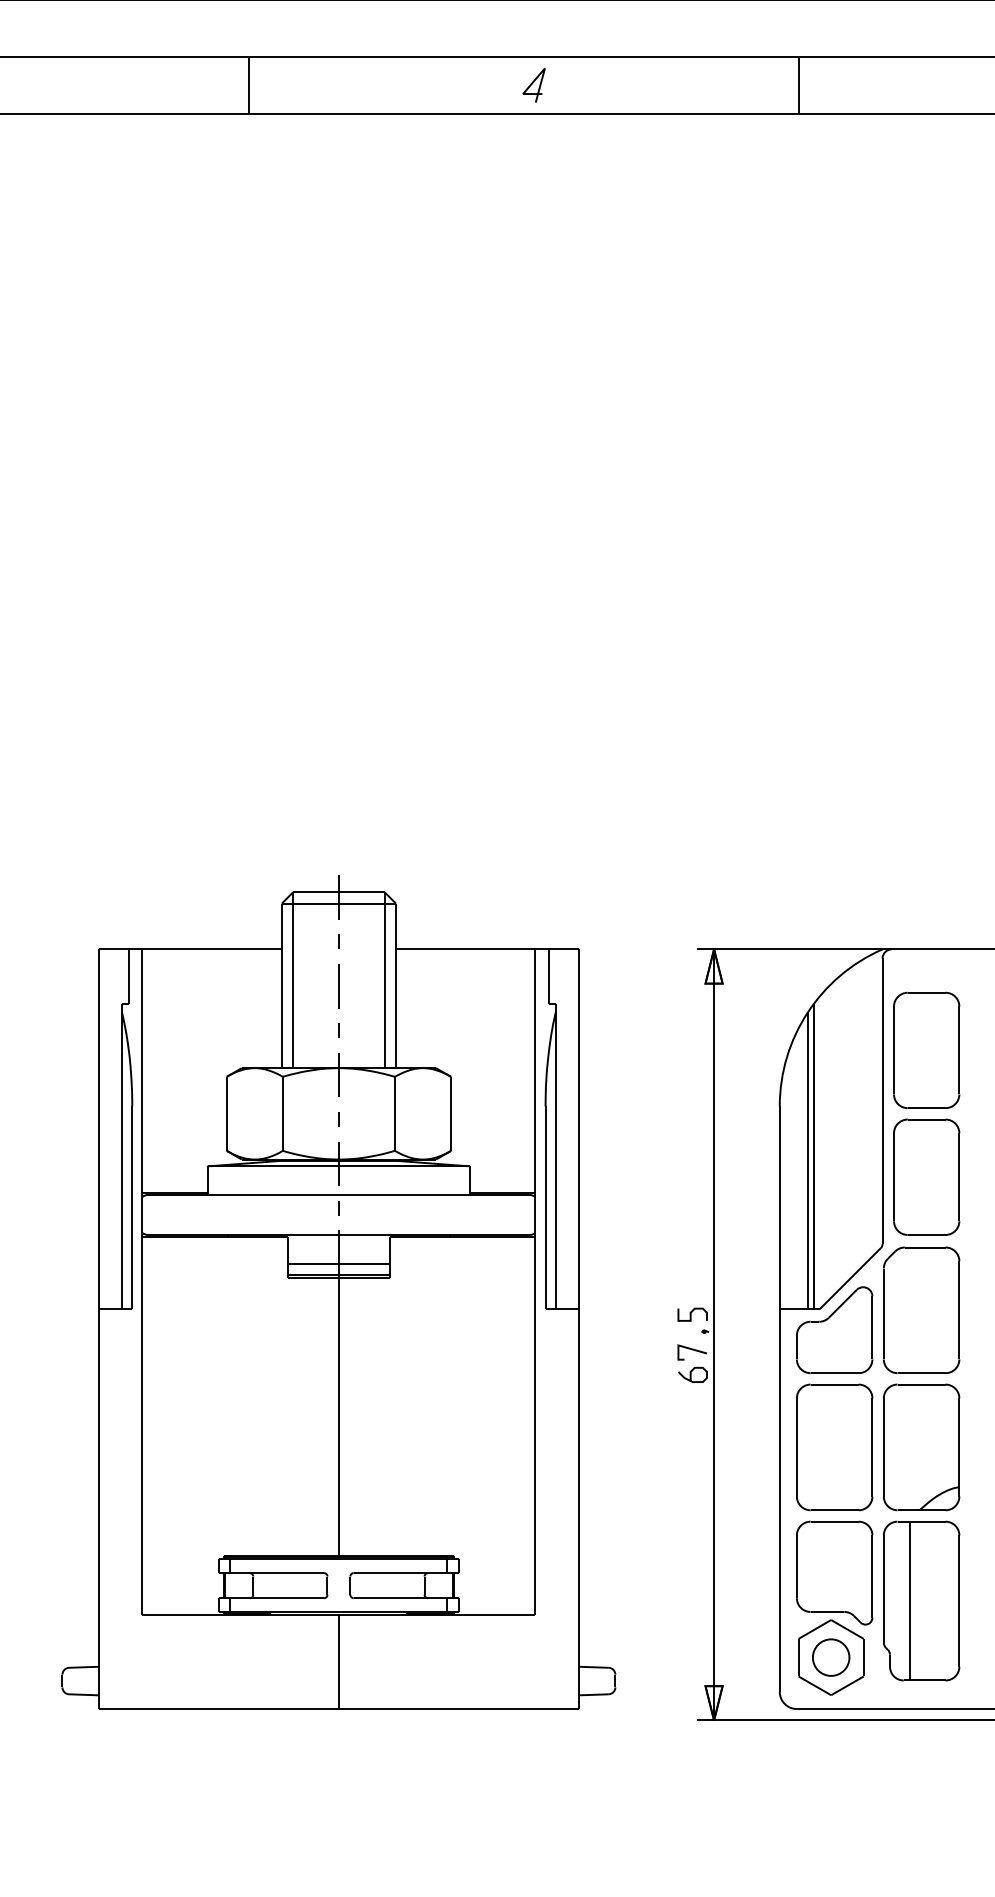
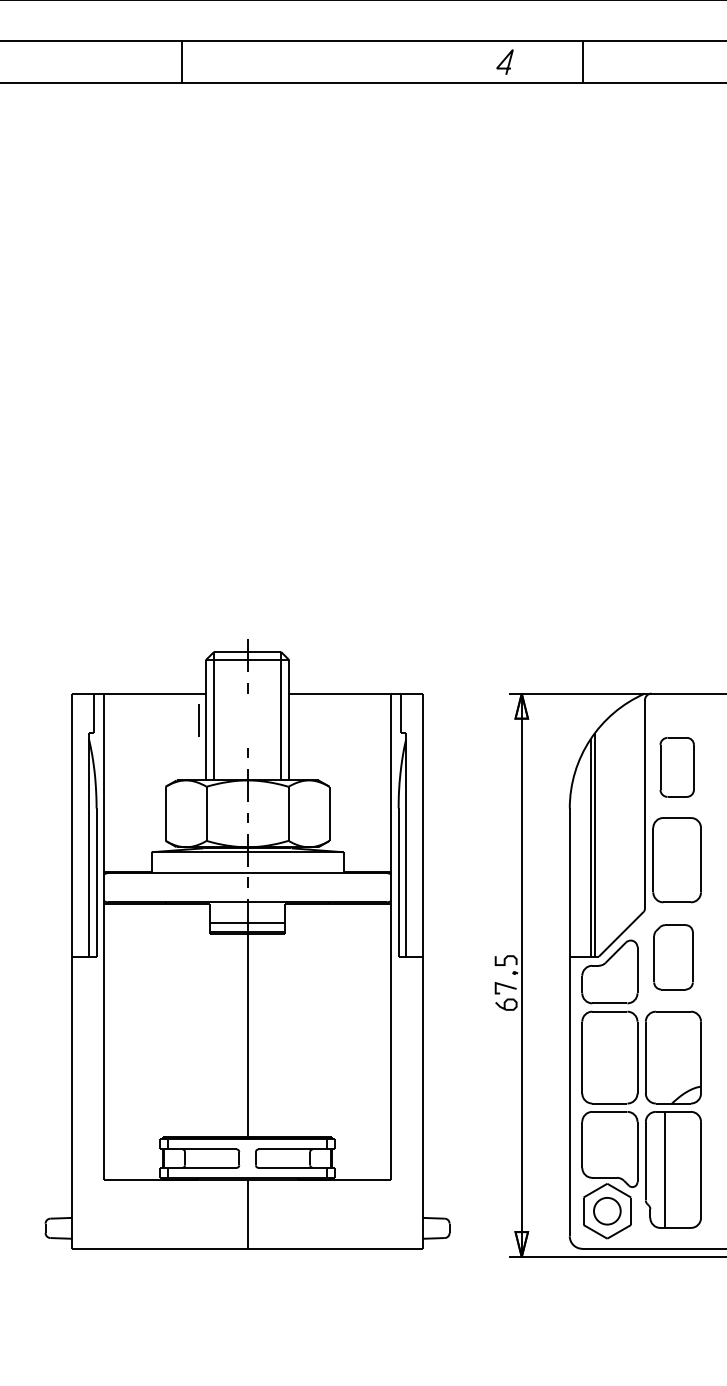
line: (533, 83) -> (504, 60), moved
line: (338, 986) -> (198, 720), moved
part: (926, 1049) -> (677, 766), size x0.7
part: (921, 1309) -> (673, 956), size x0.7

